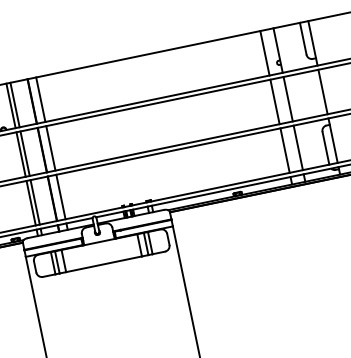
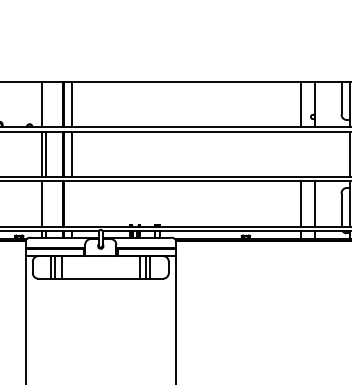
line: (288, 99) -> (314, 154), removed
line: (275, 101) -> (301, 154), removed
line: (14, 104) -> (45, 104), removed
line: (61, 196) -> (72, 203), removed
line: (34, 201) -> (45, 203), removed

